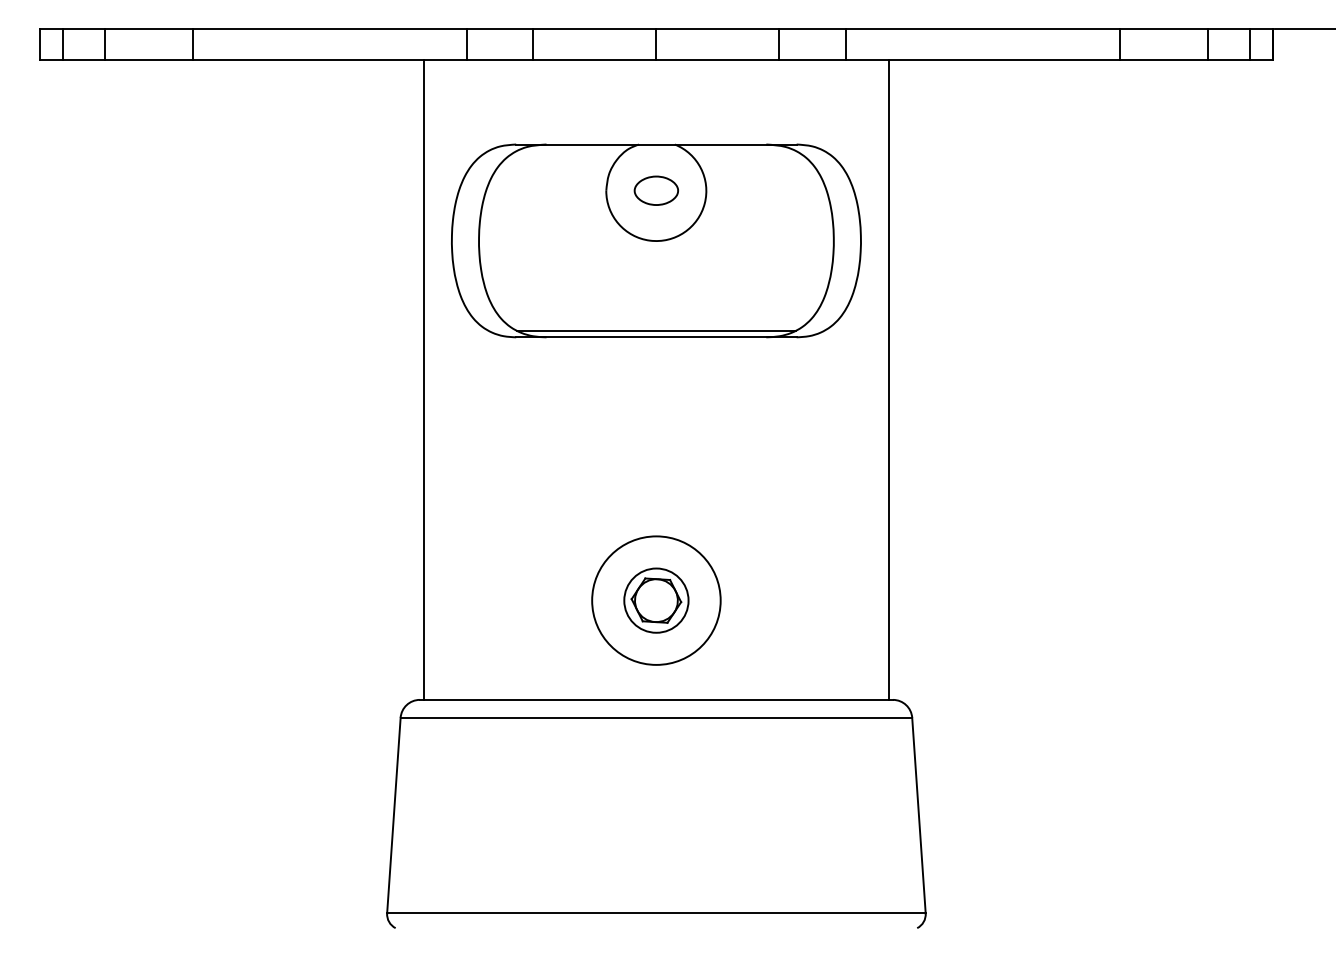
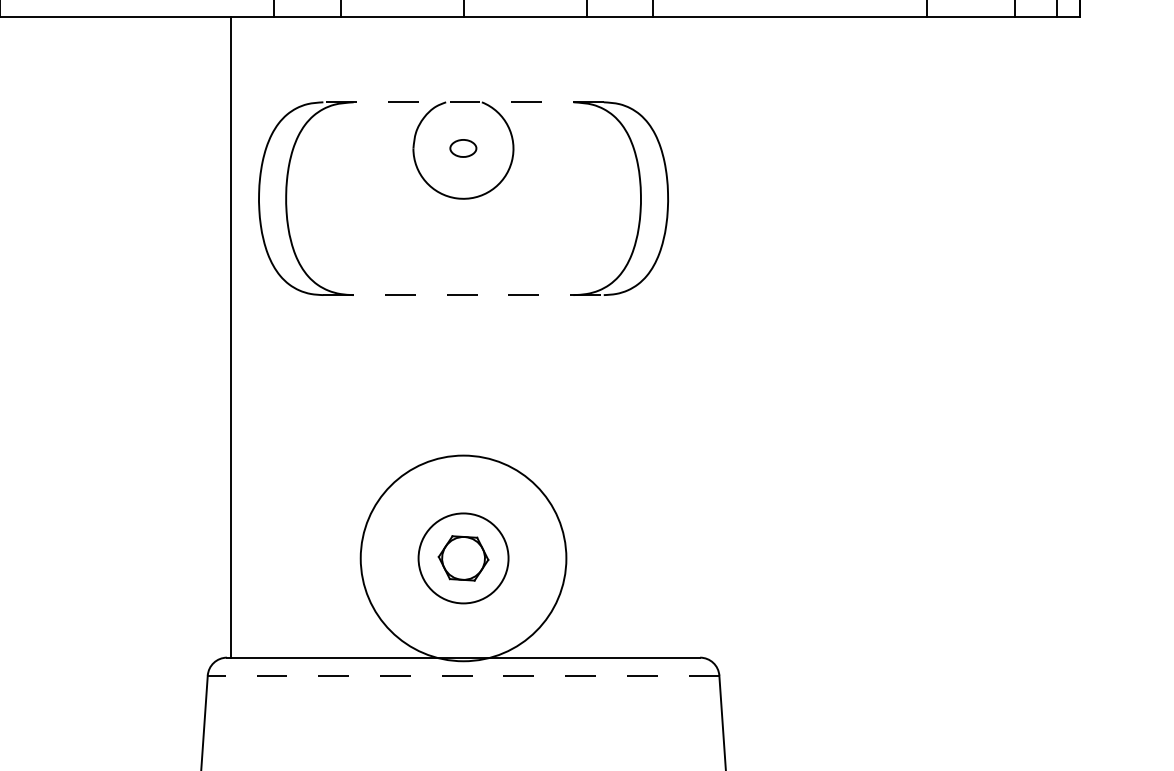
line: (655, 144) -> (462, 102), solid -> dashed
part: (655, 190) -> (462, 148), size x0.6
line: (656, 330) -> (463, 288), removed
line: (656, 337) -> (463, 295), solid -> dashed
line: (889, 379) -> (696, 337), removed
circle: (656, 600) -> (463, 558), size x1.4
circle: (656, 600) -> (463, 558), size x1.6
line: (656, 717) -> (463, 675), solid -> dashed

